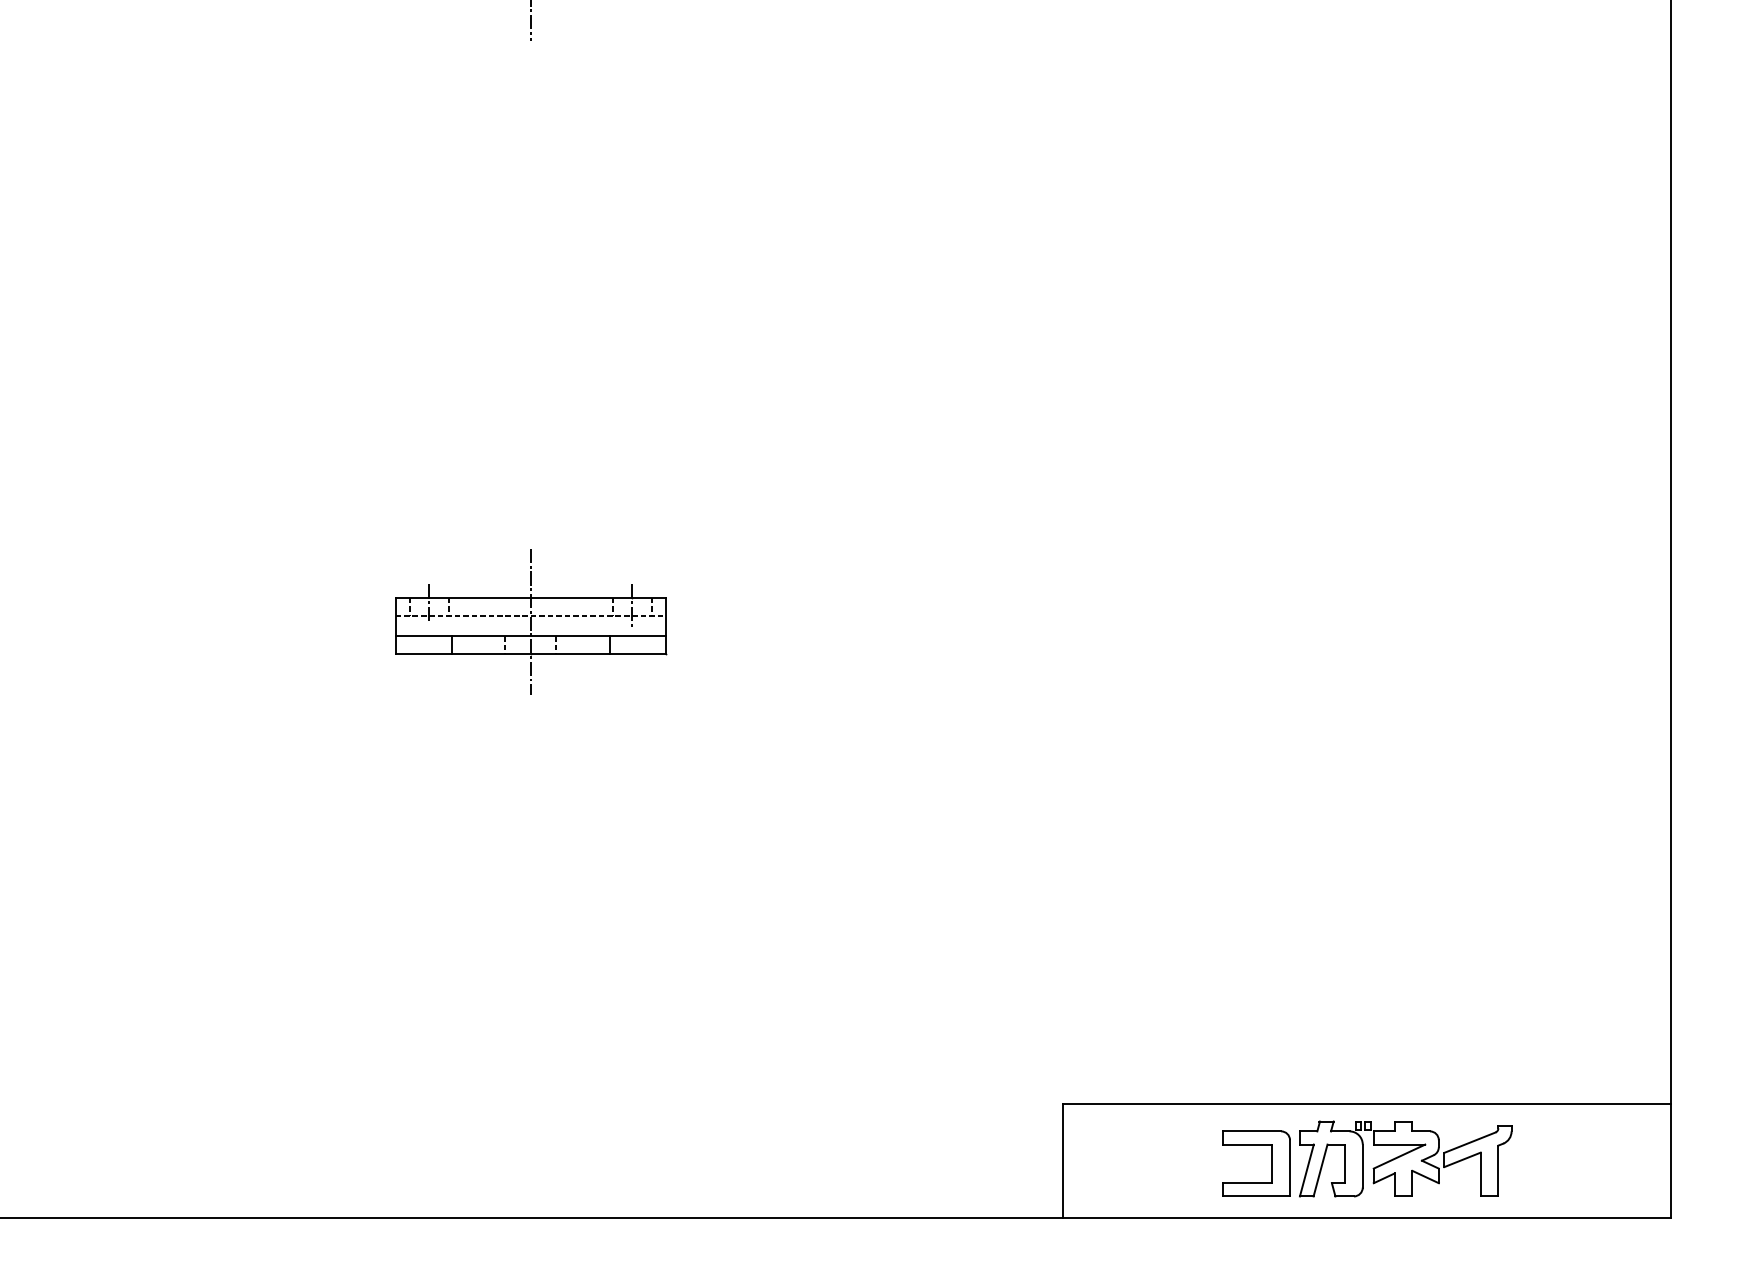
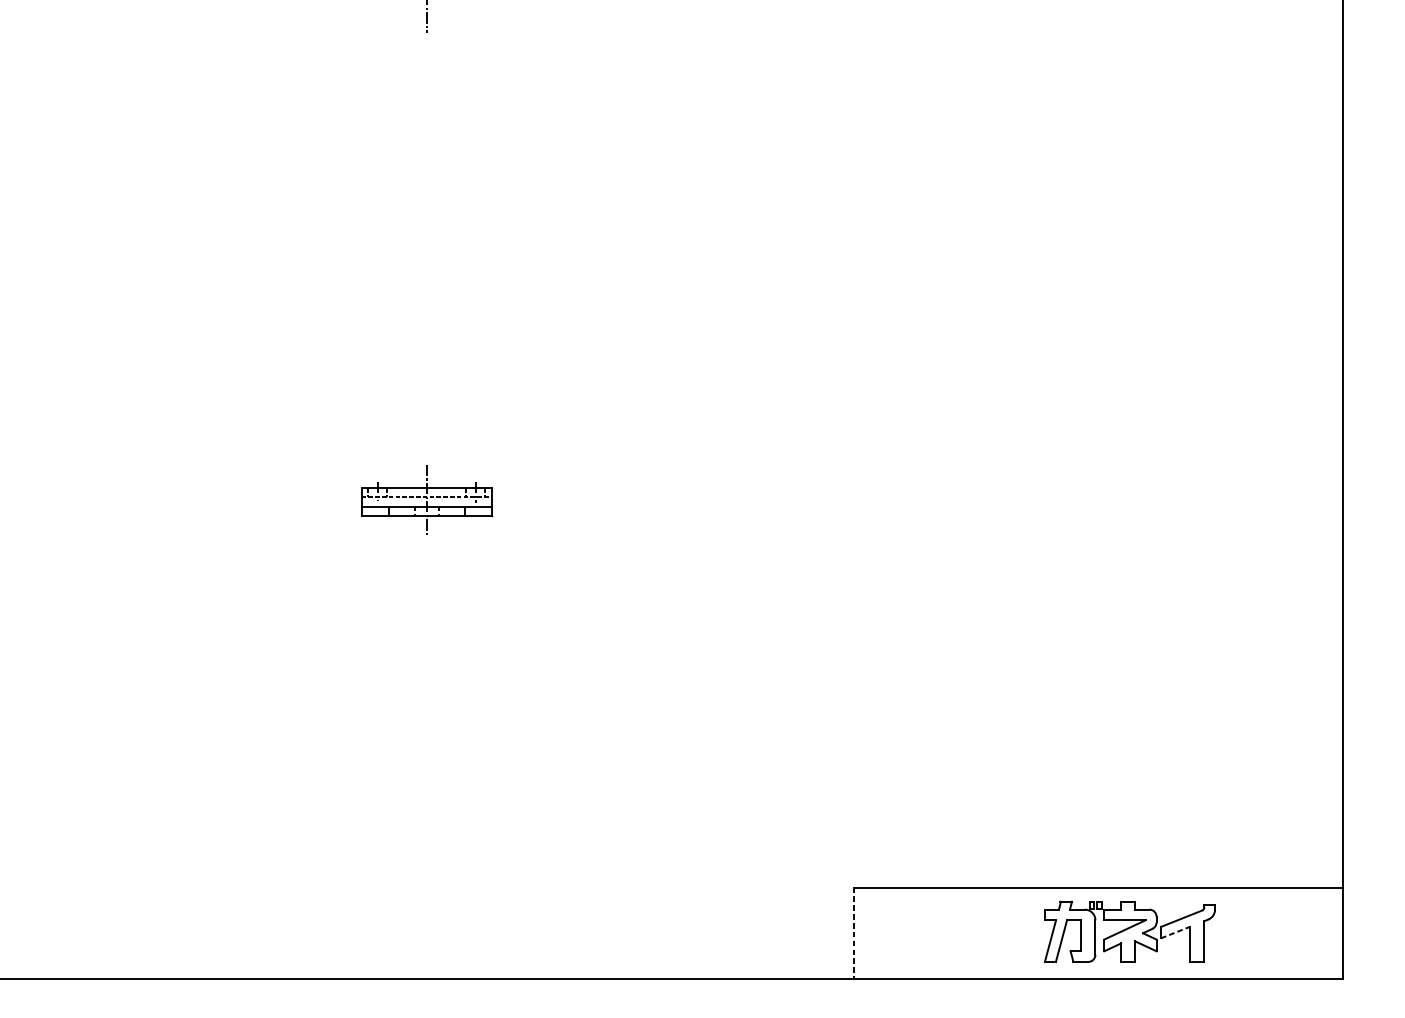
part: (531, 621) -> (427, 499), size x0.6
line: (1462, 1159) -> (1175, 932), solid -> dashed
line: (1063, 1161) -> (854, 933), solid -> dashed
part: (1271, 1163) -> (1022, 935), removed

